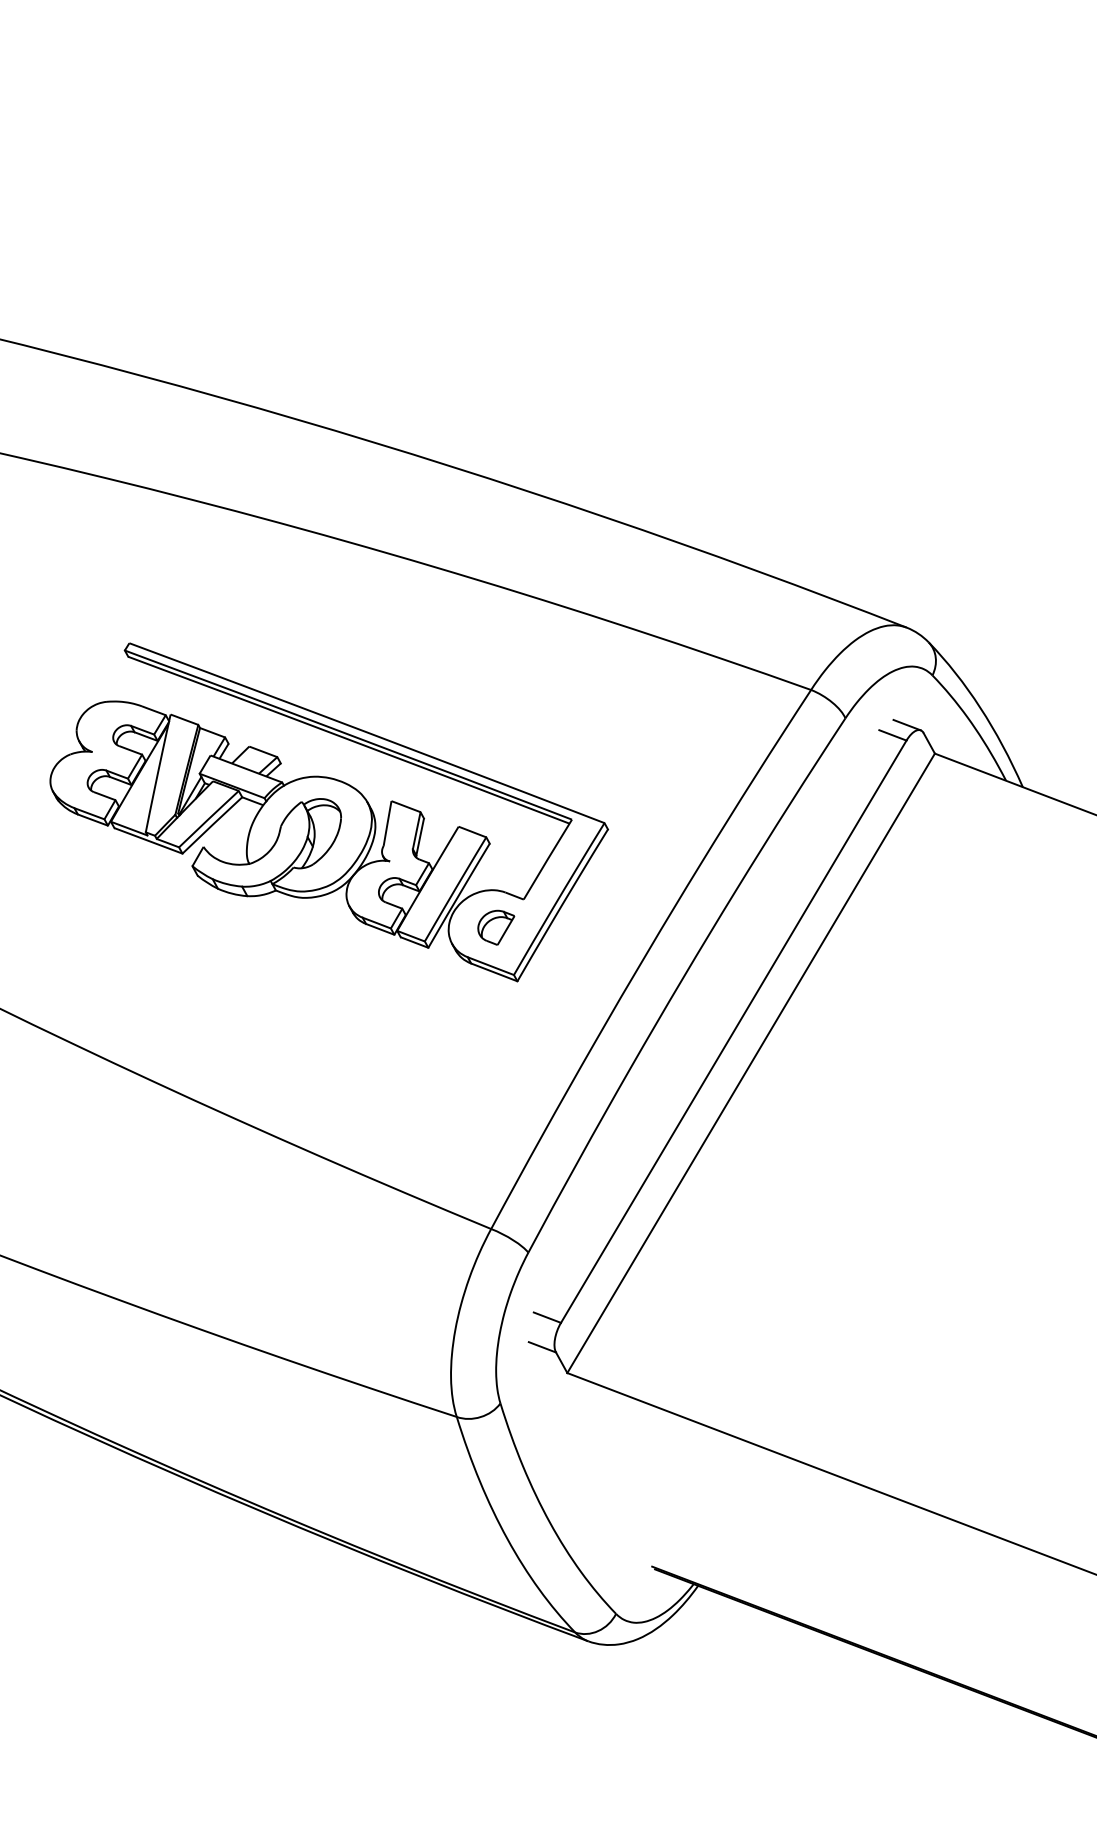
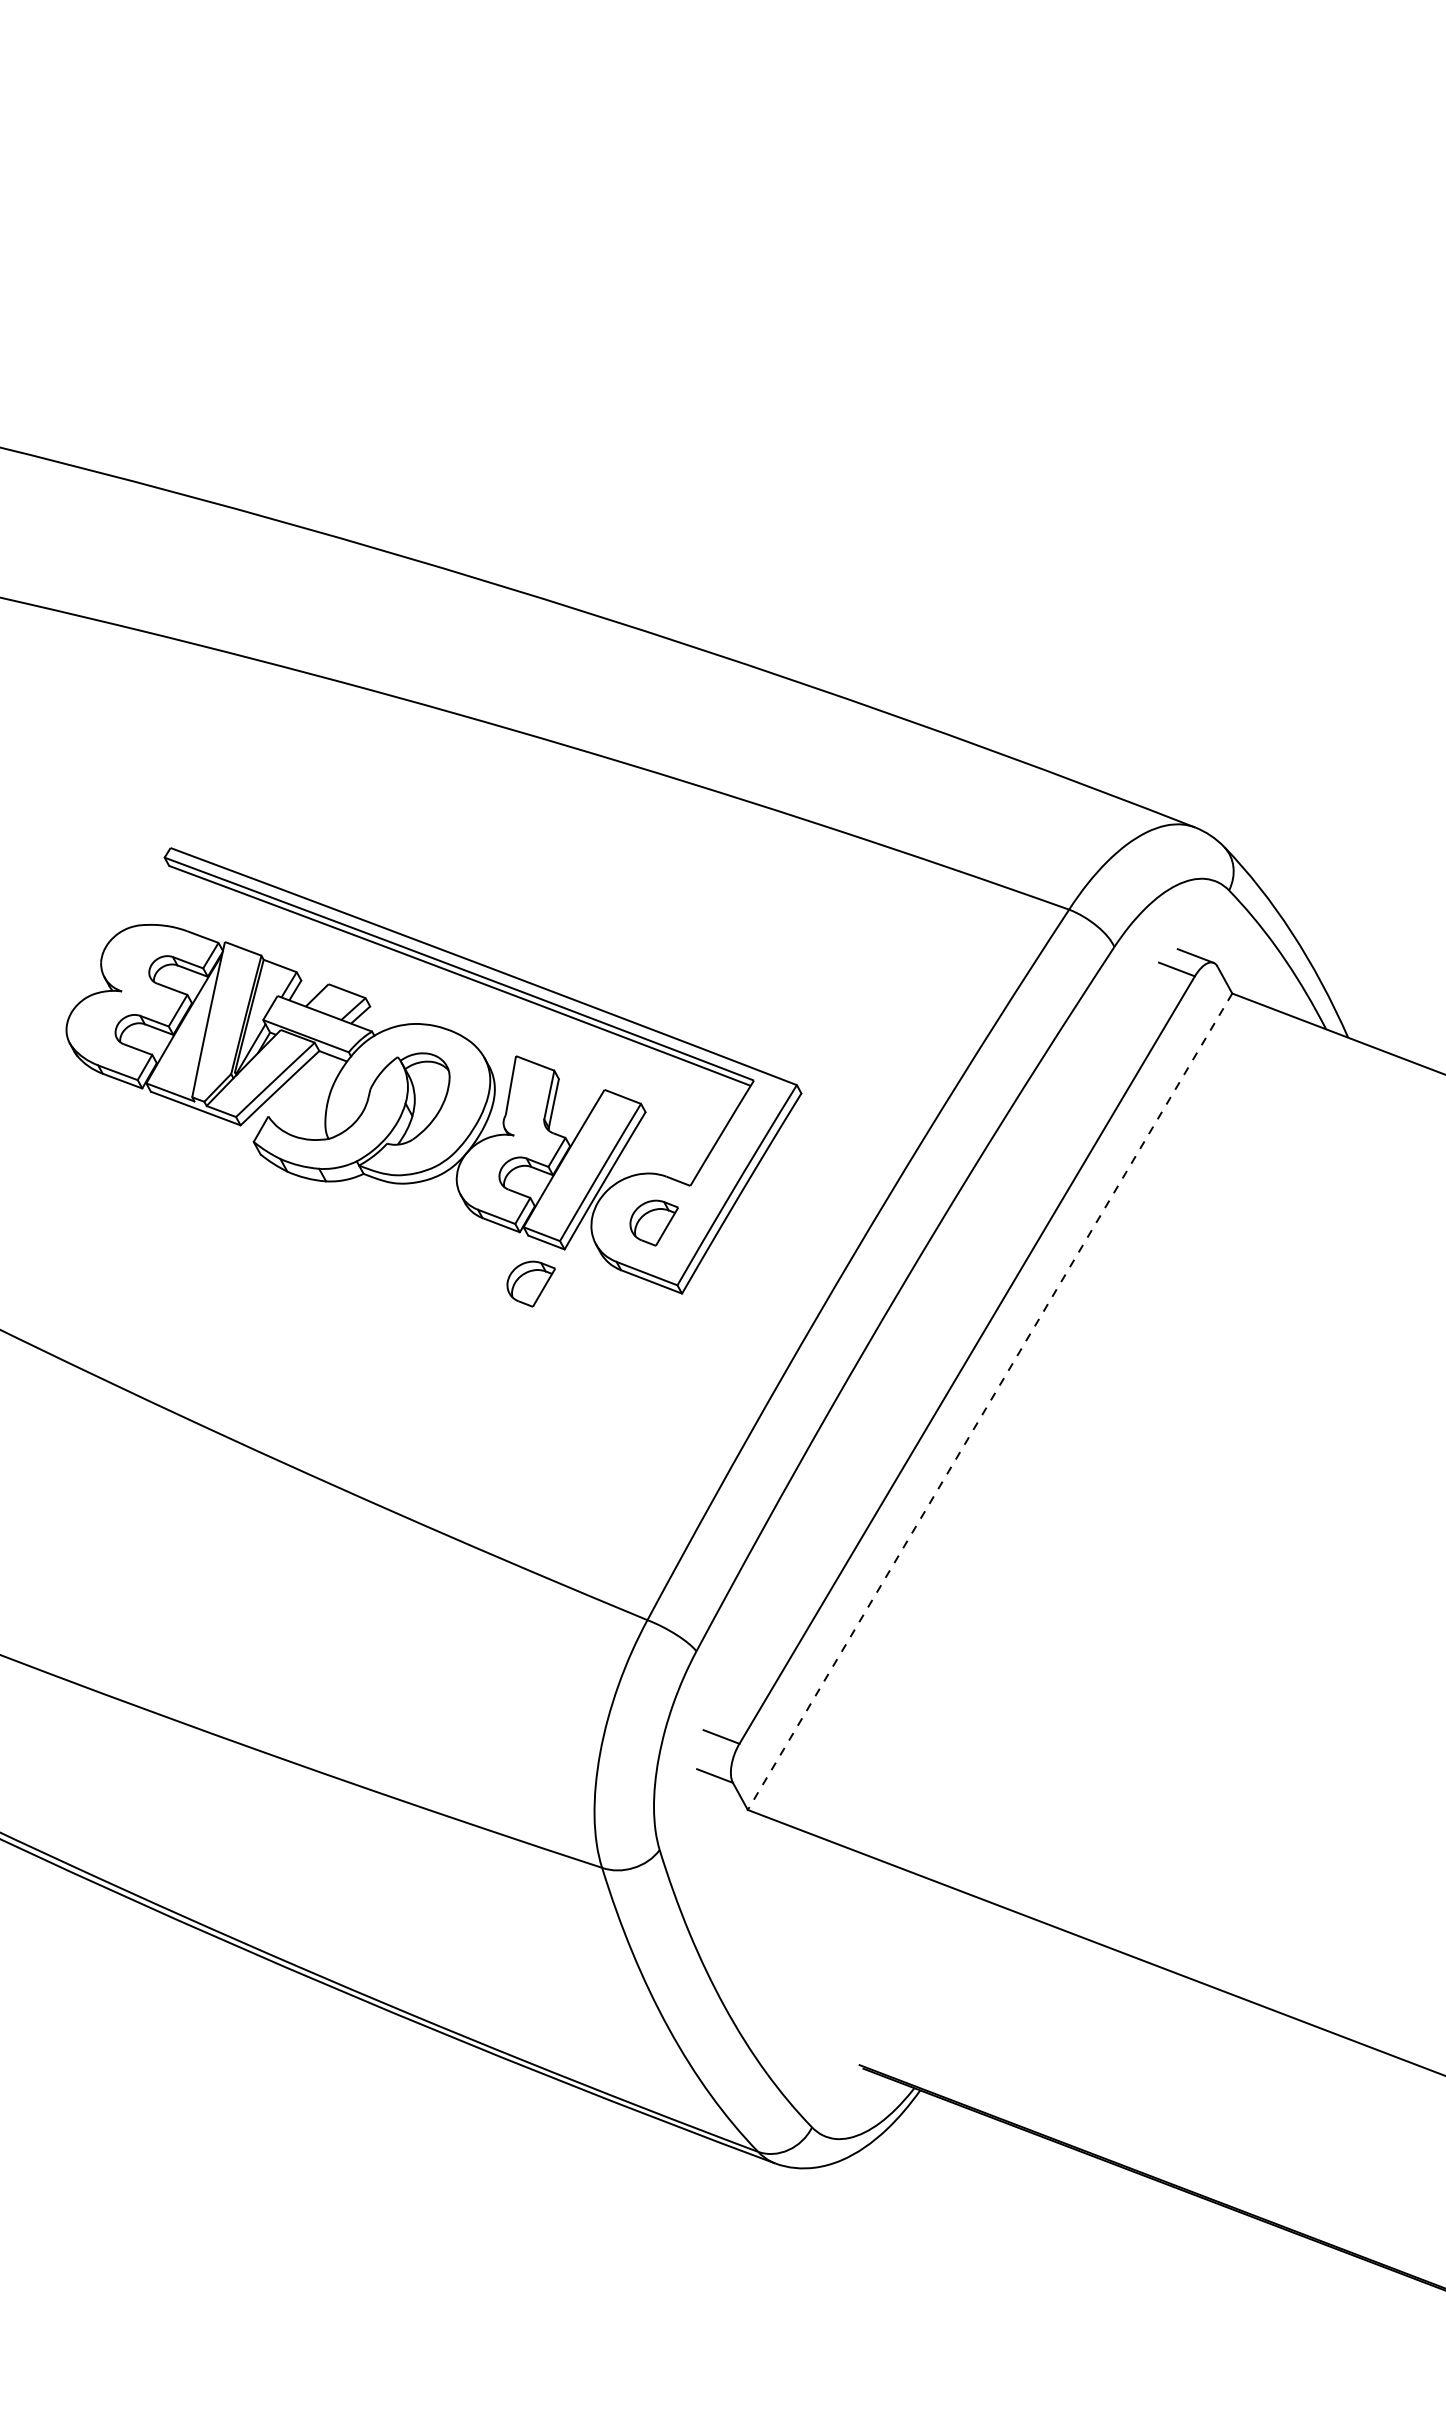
part: (402, 973) -> (530, 1283), added
line: (751, 1063) -> (990, 1401), solid -> dashed

